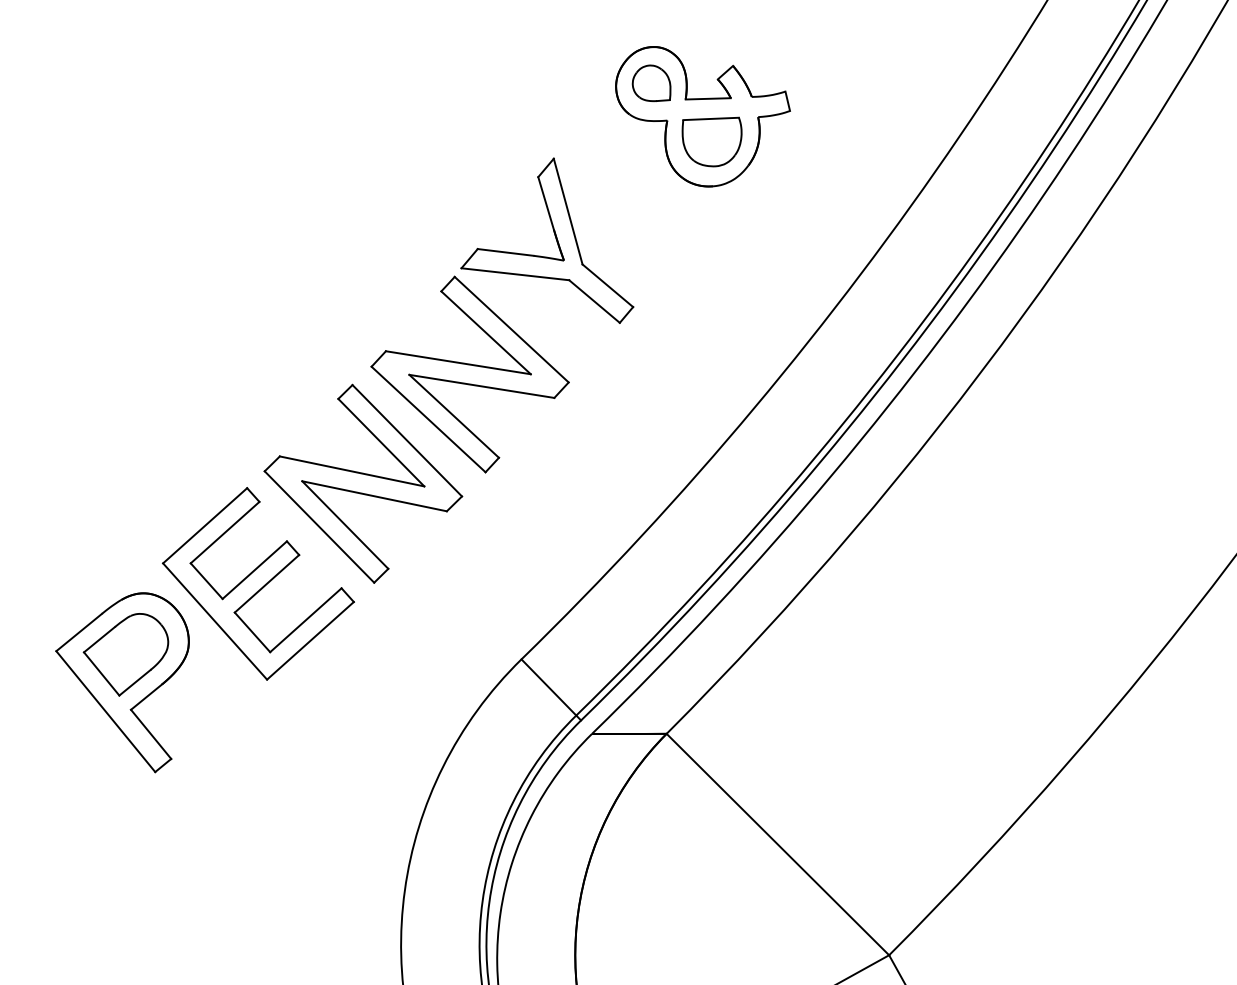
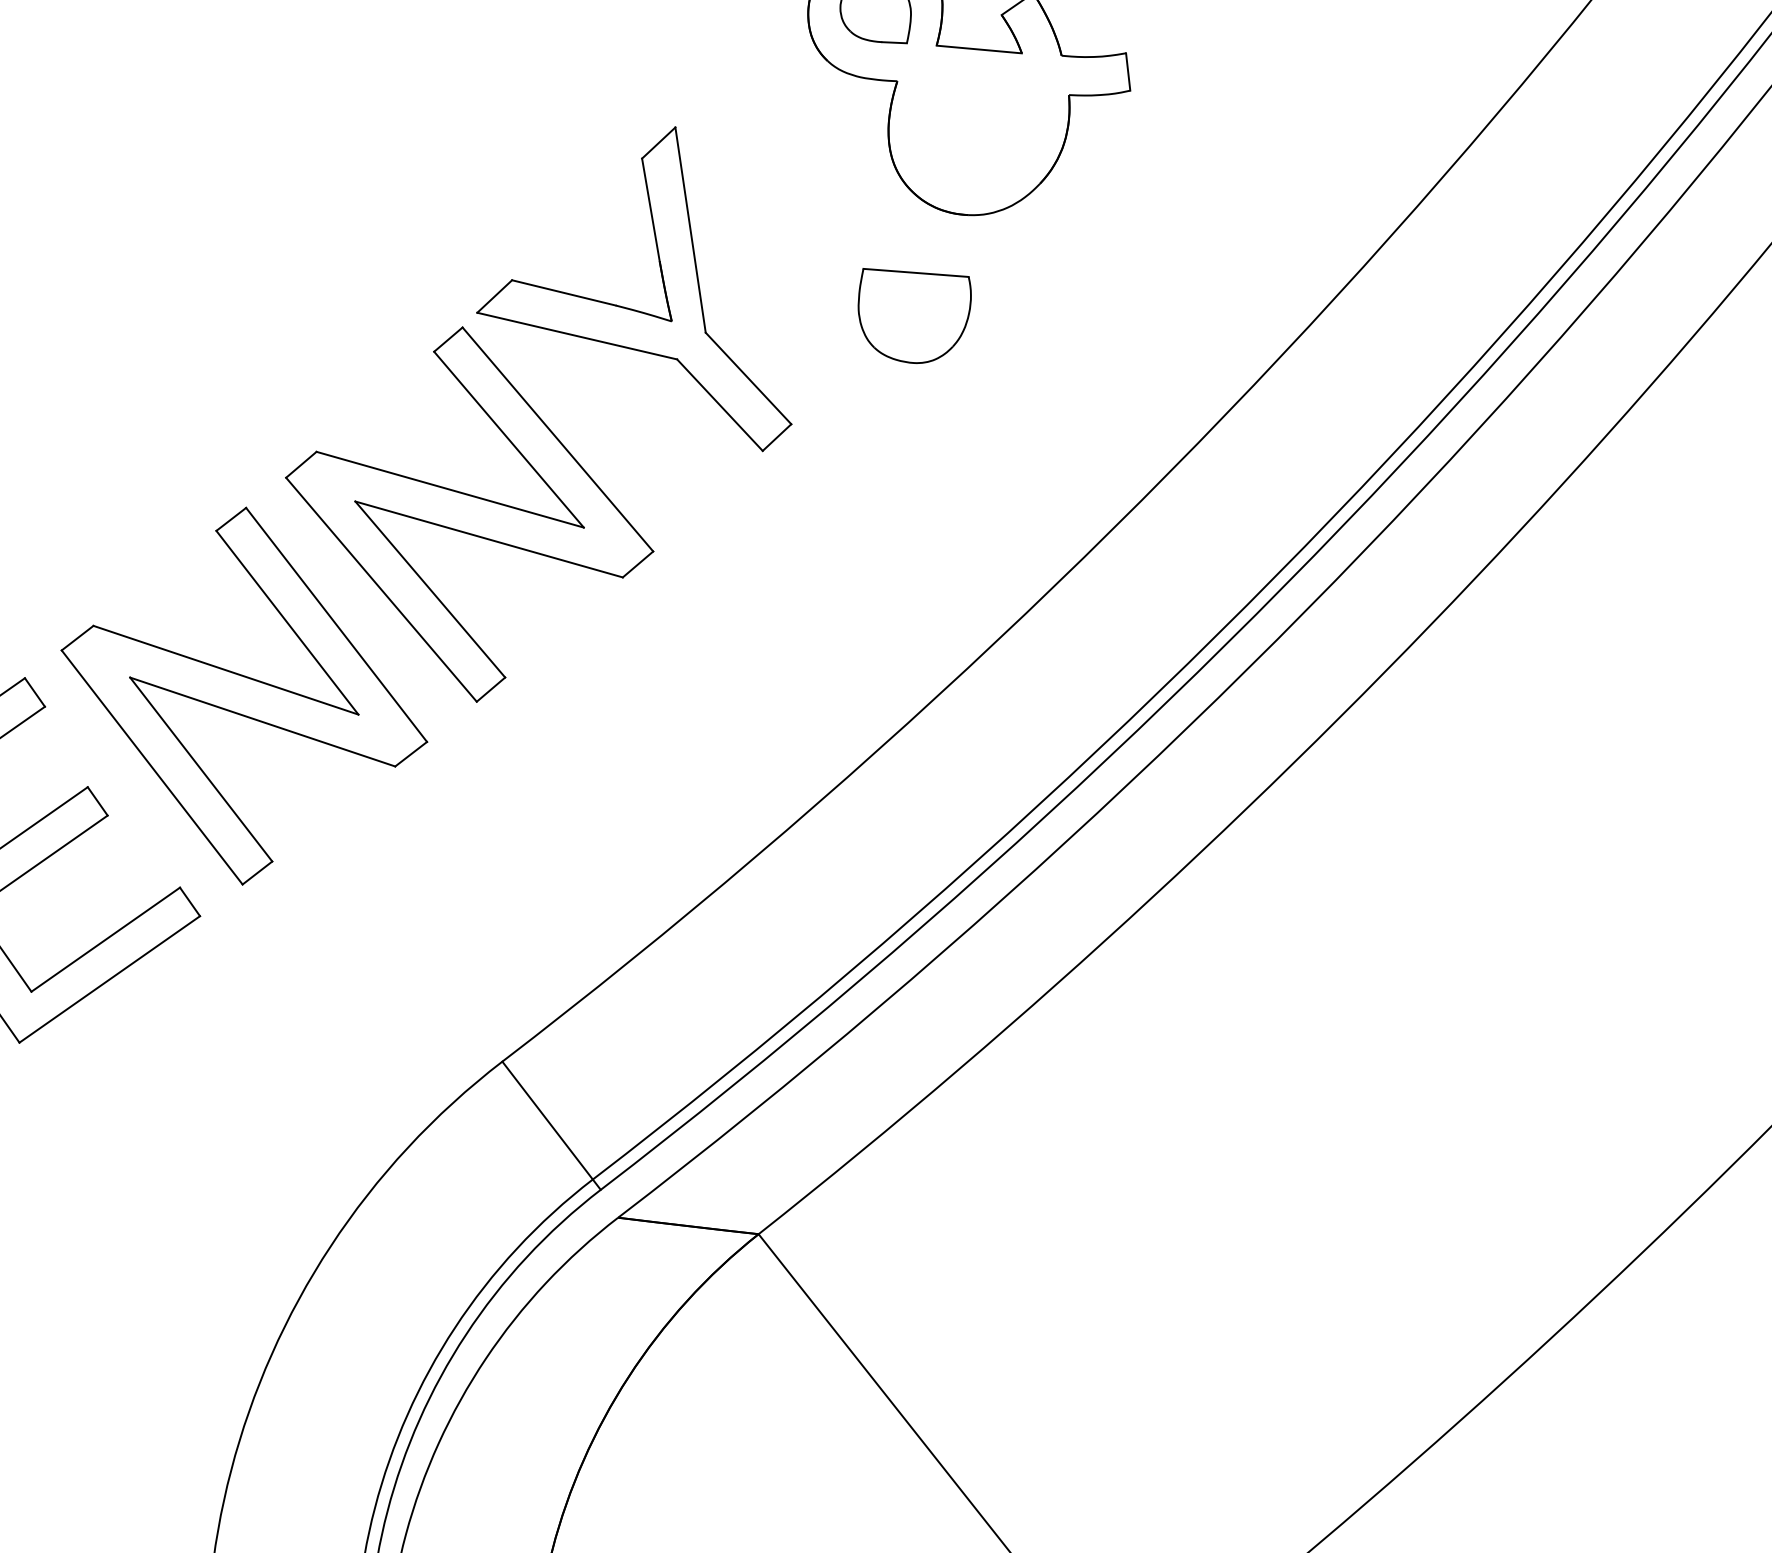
part: (711, 141) -> (911, 315), moved

